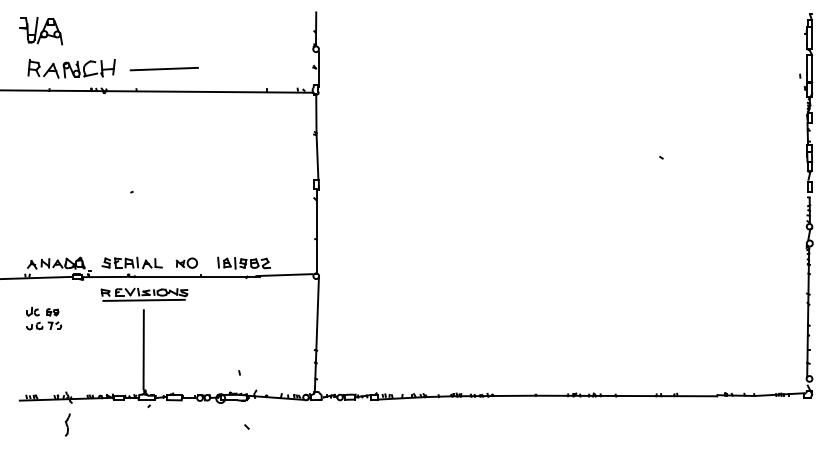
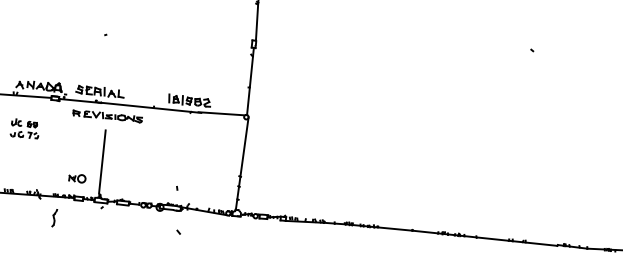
part: (186, 262) -> (77, 177), moved
line: (143, 299) -> (106, 121), removed
part: (67, 424) -> (54, 217), moved

